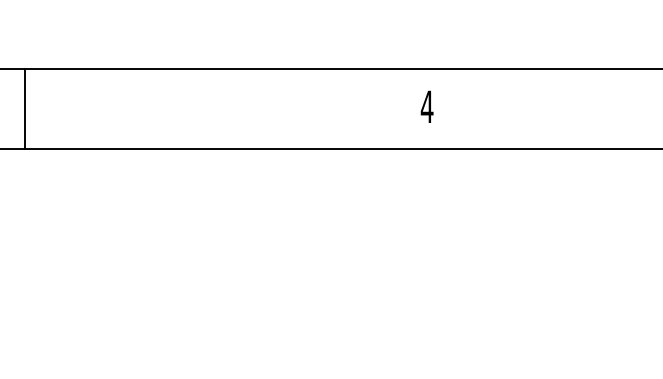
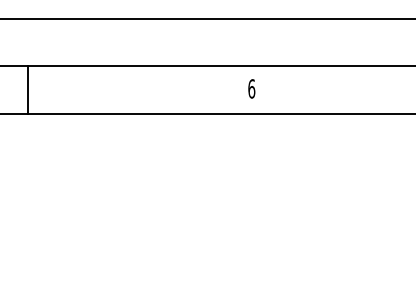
text: (426, 106) -> (251, 88), 4 -> 6
line: (25, 109) -> (28, 90), moved

